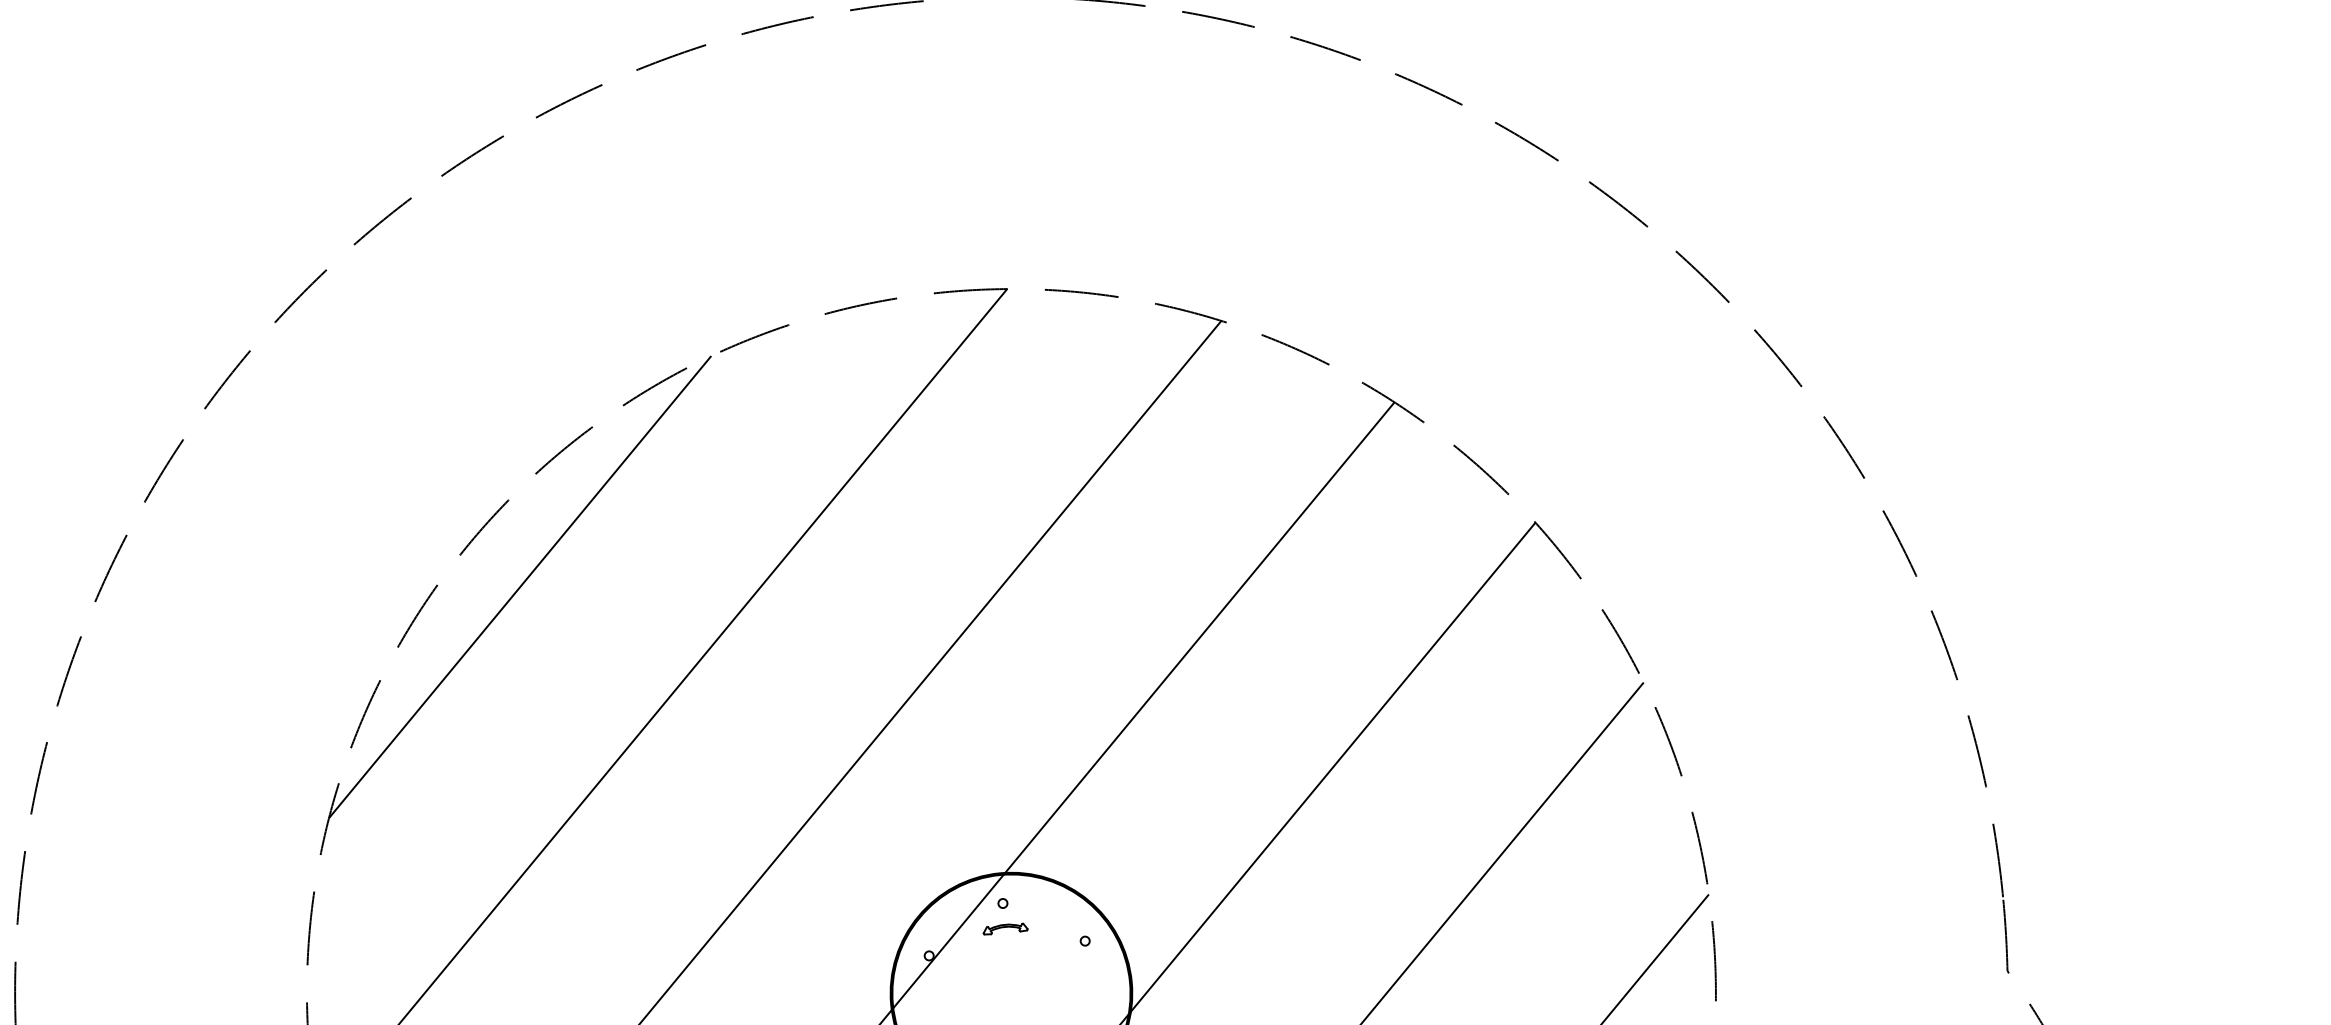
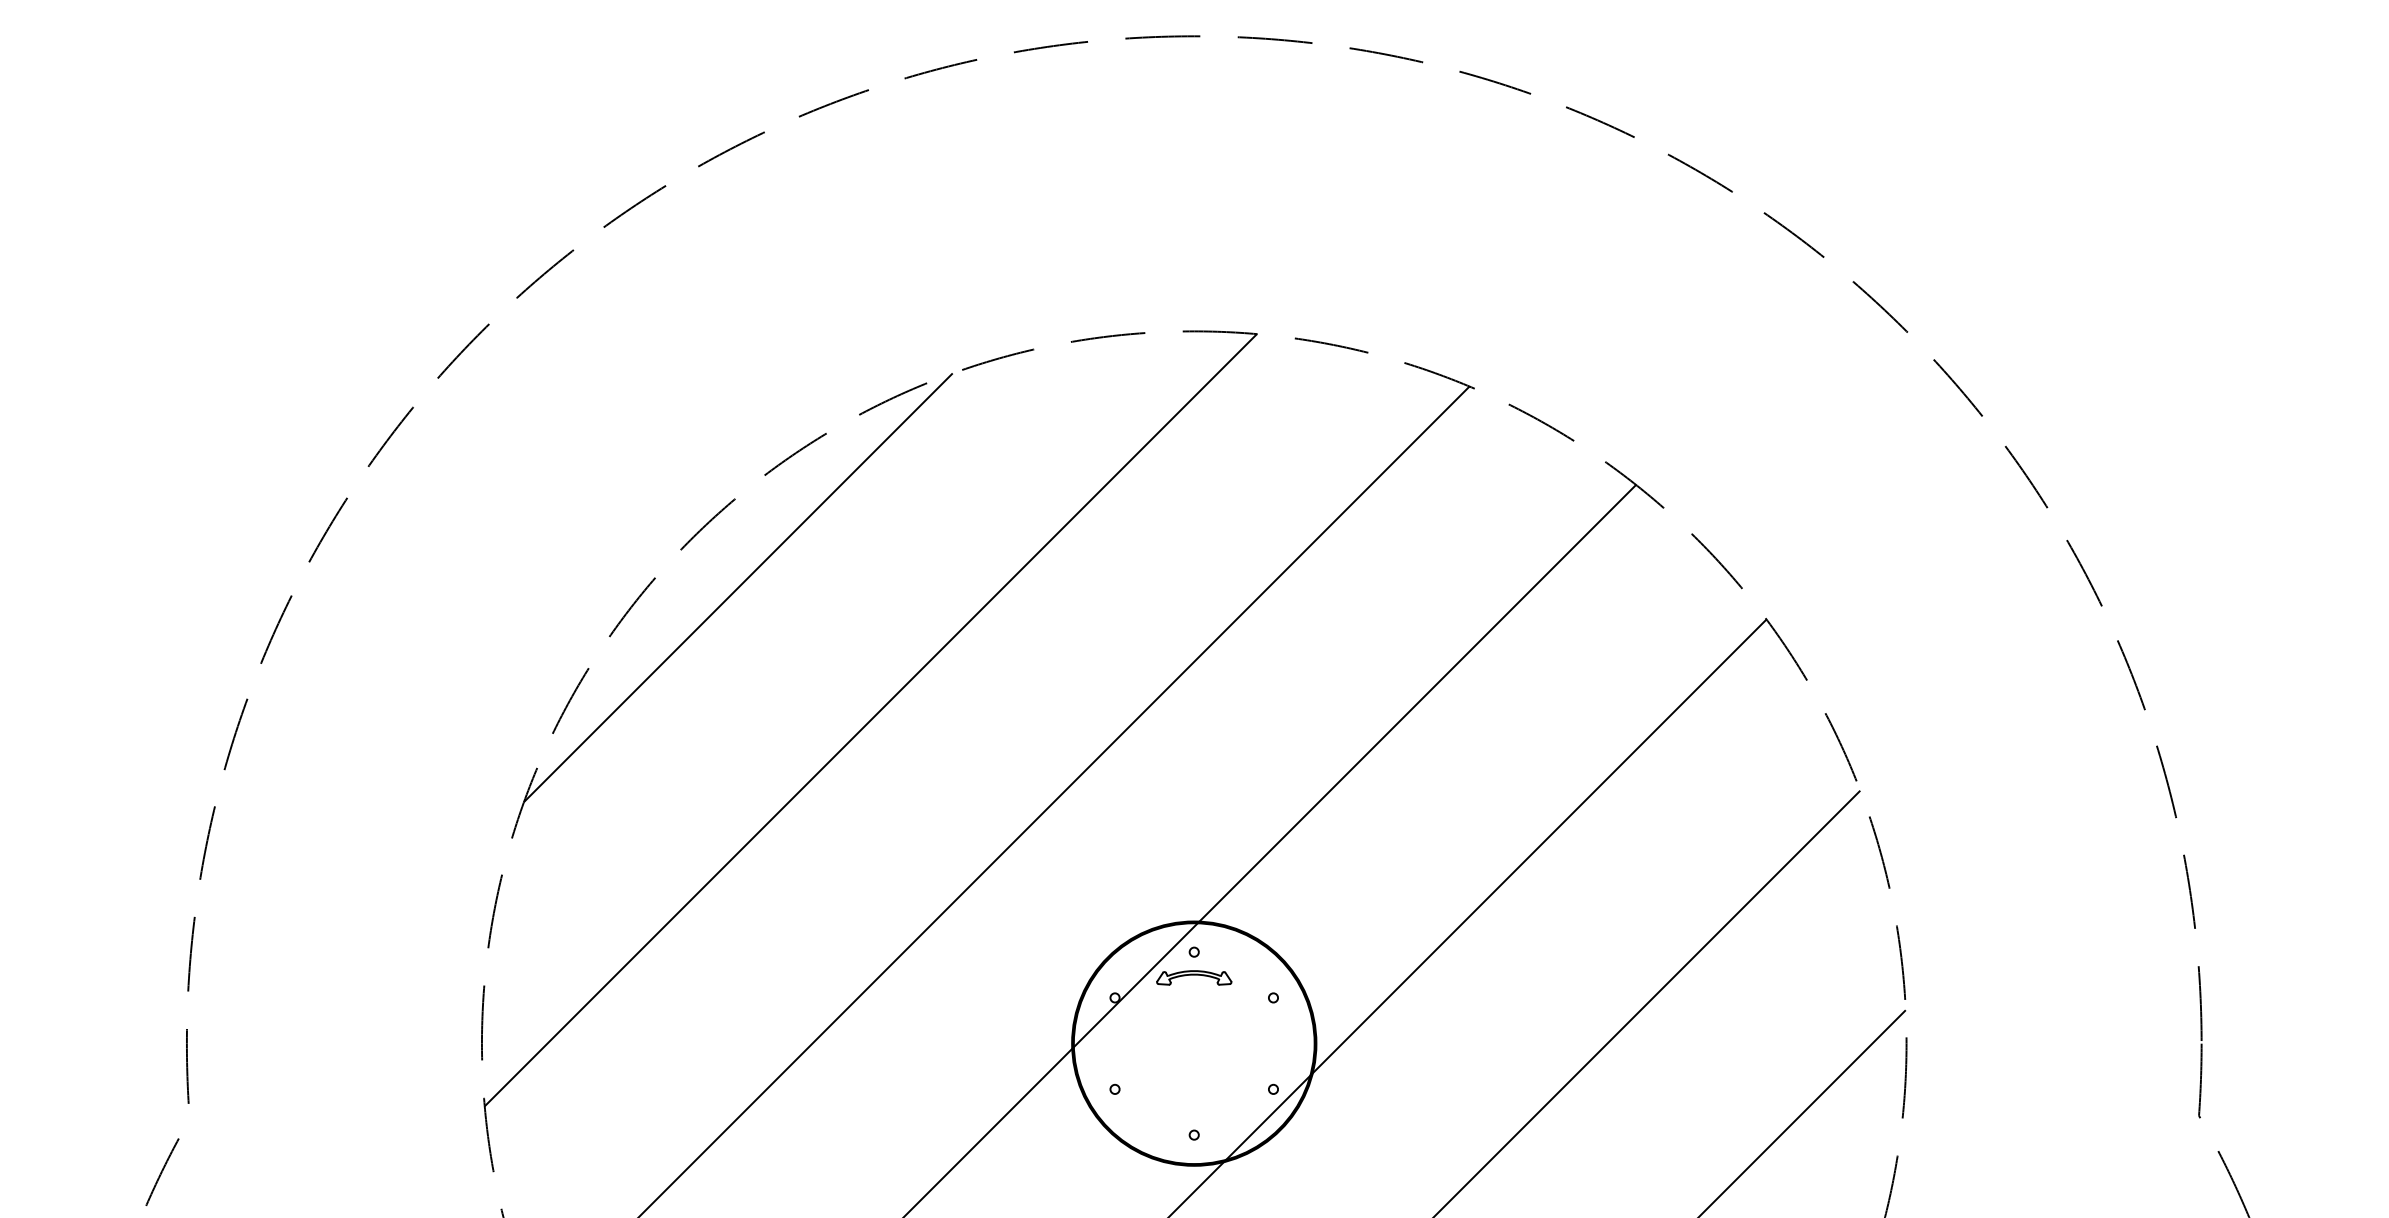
part: (1005, 928) -> (1194, 977), size x1.67

